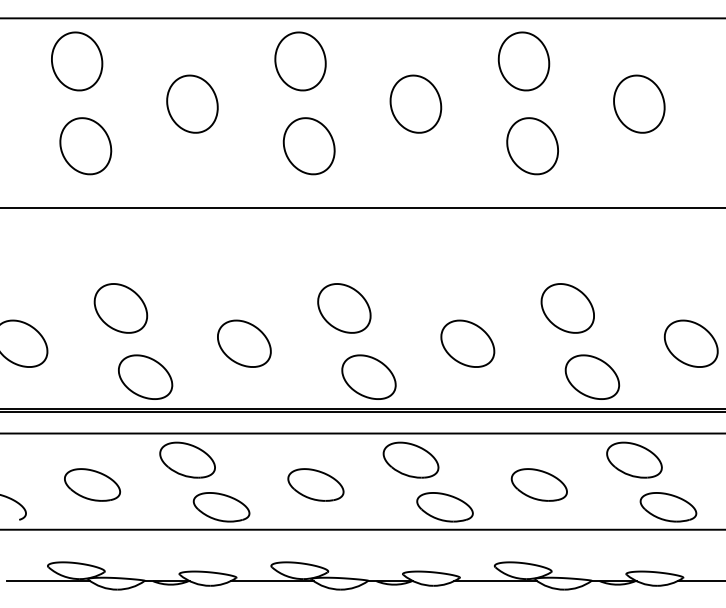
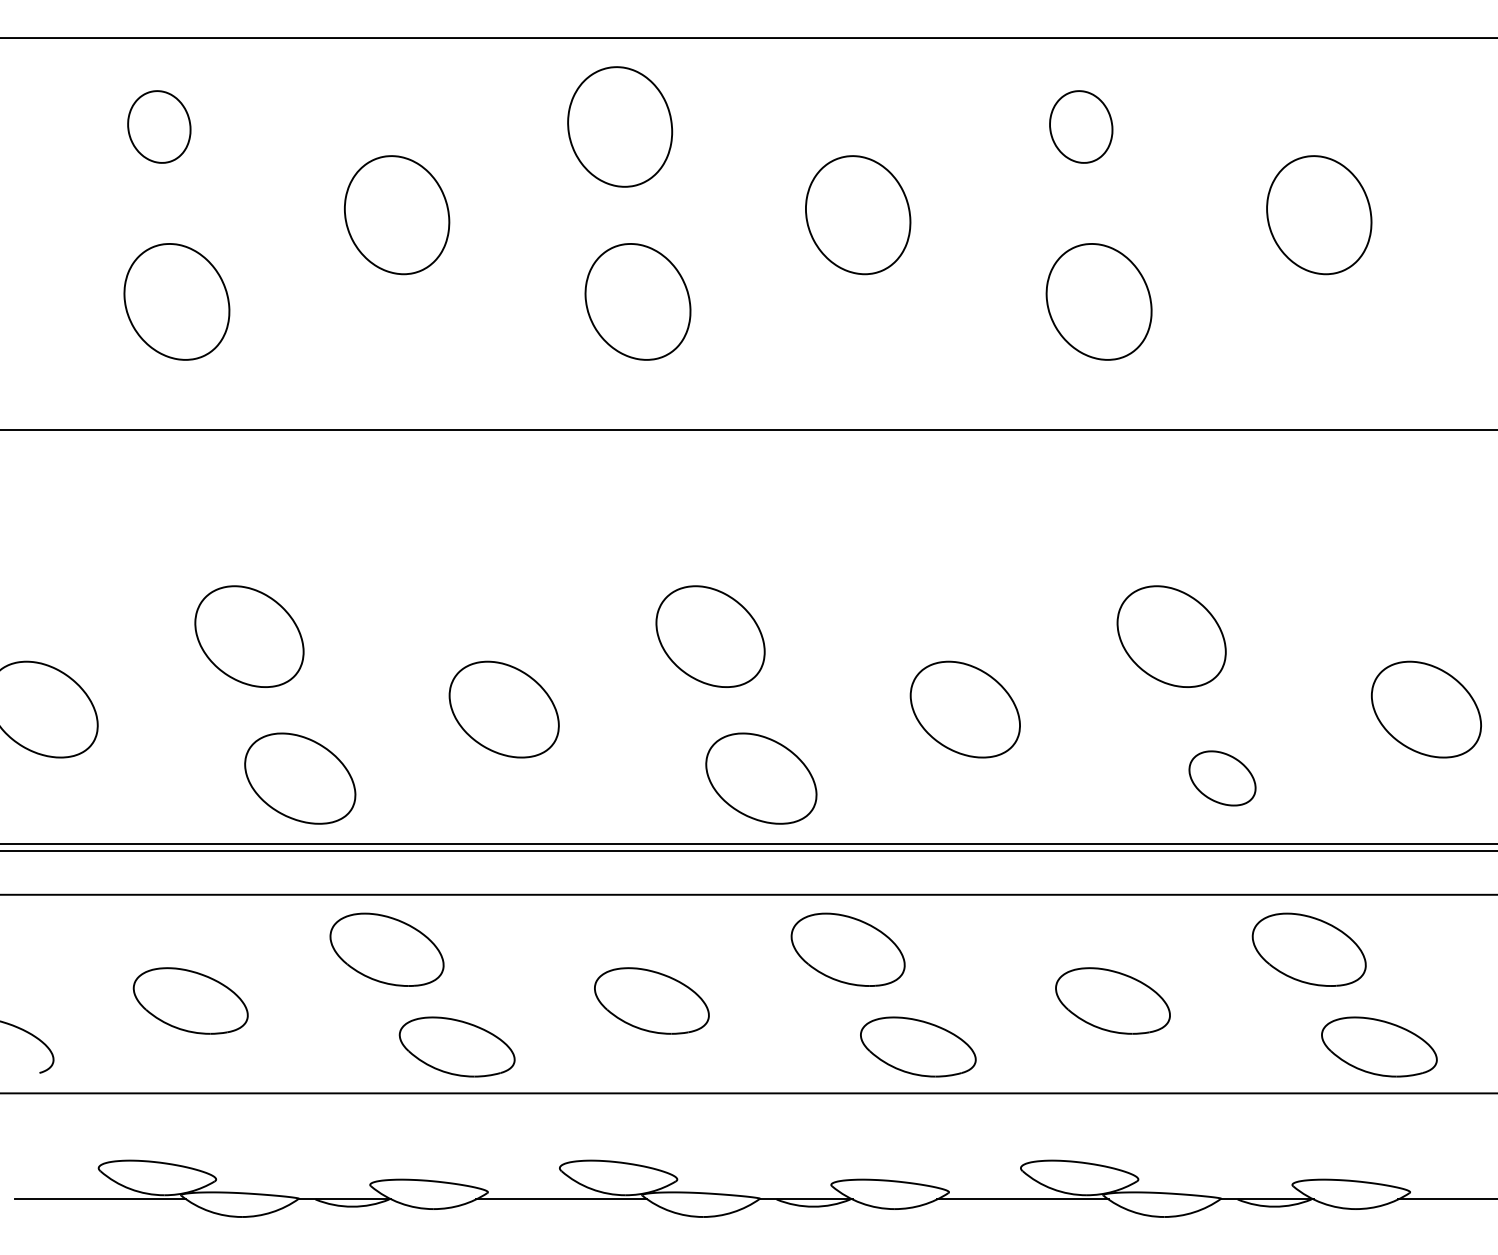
part: (77, 61) -> (159, 127), size x0.6
part: (523, 61) -> (1080, 127), size x0.6
part: (592, 376) -> (1222, 777), size x0.6

